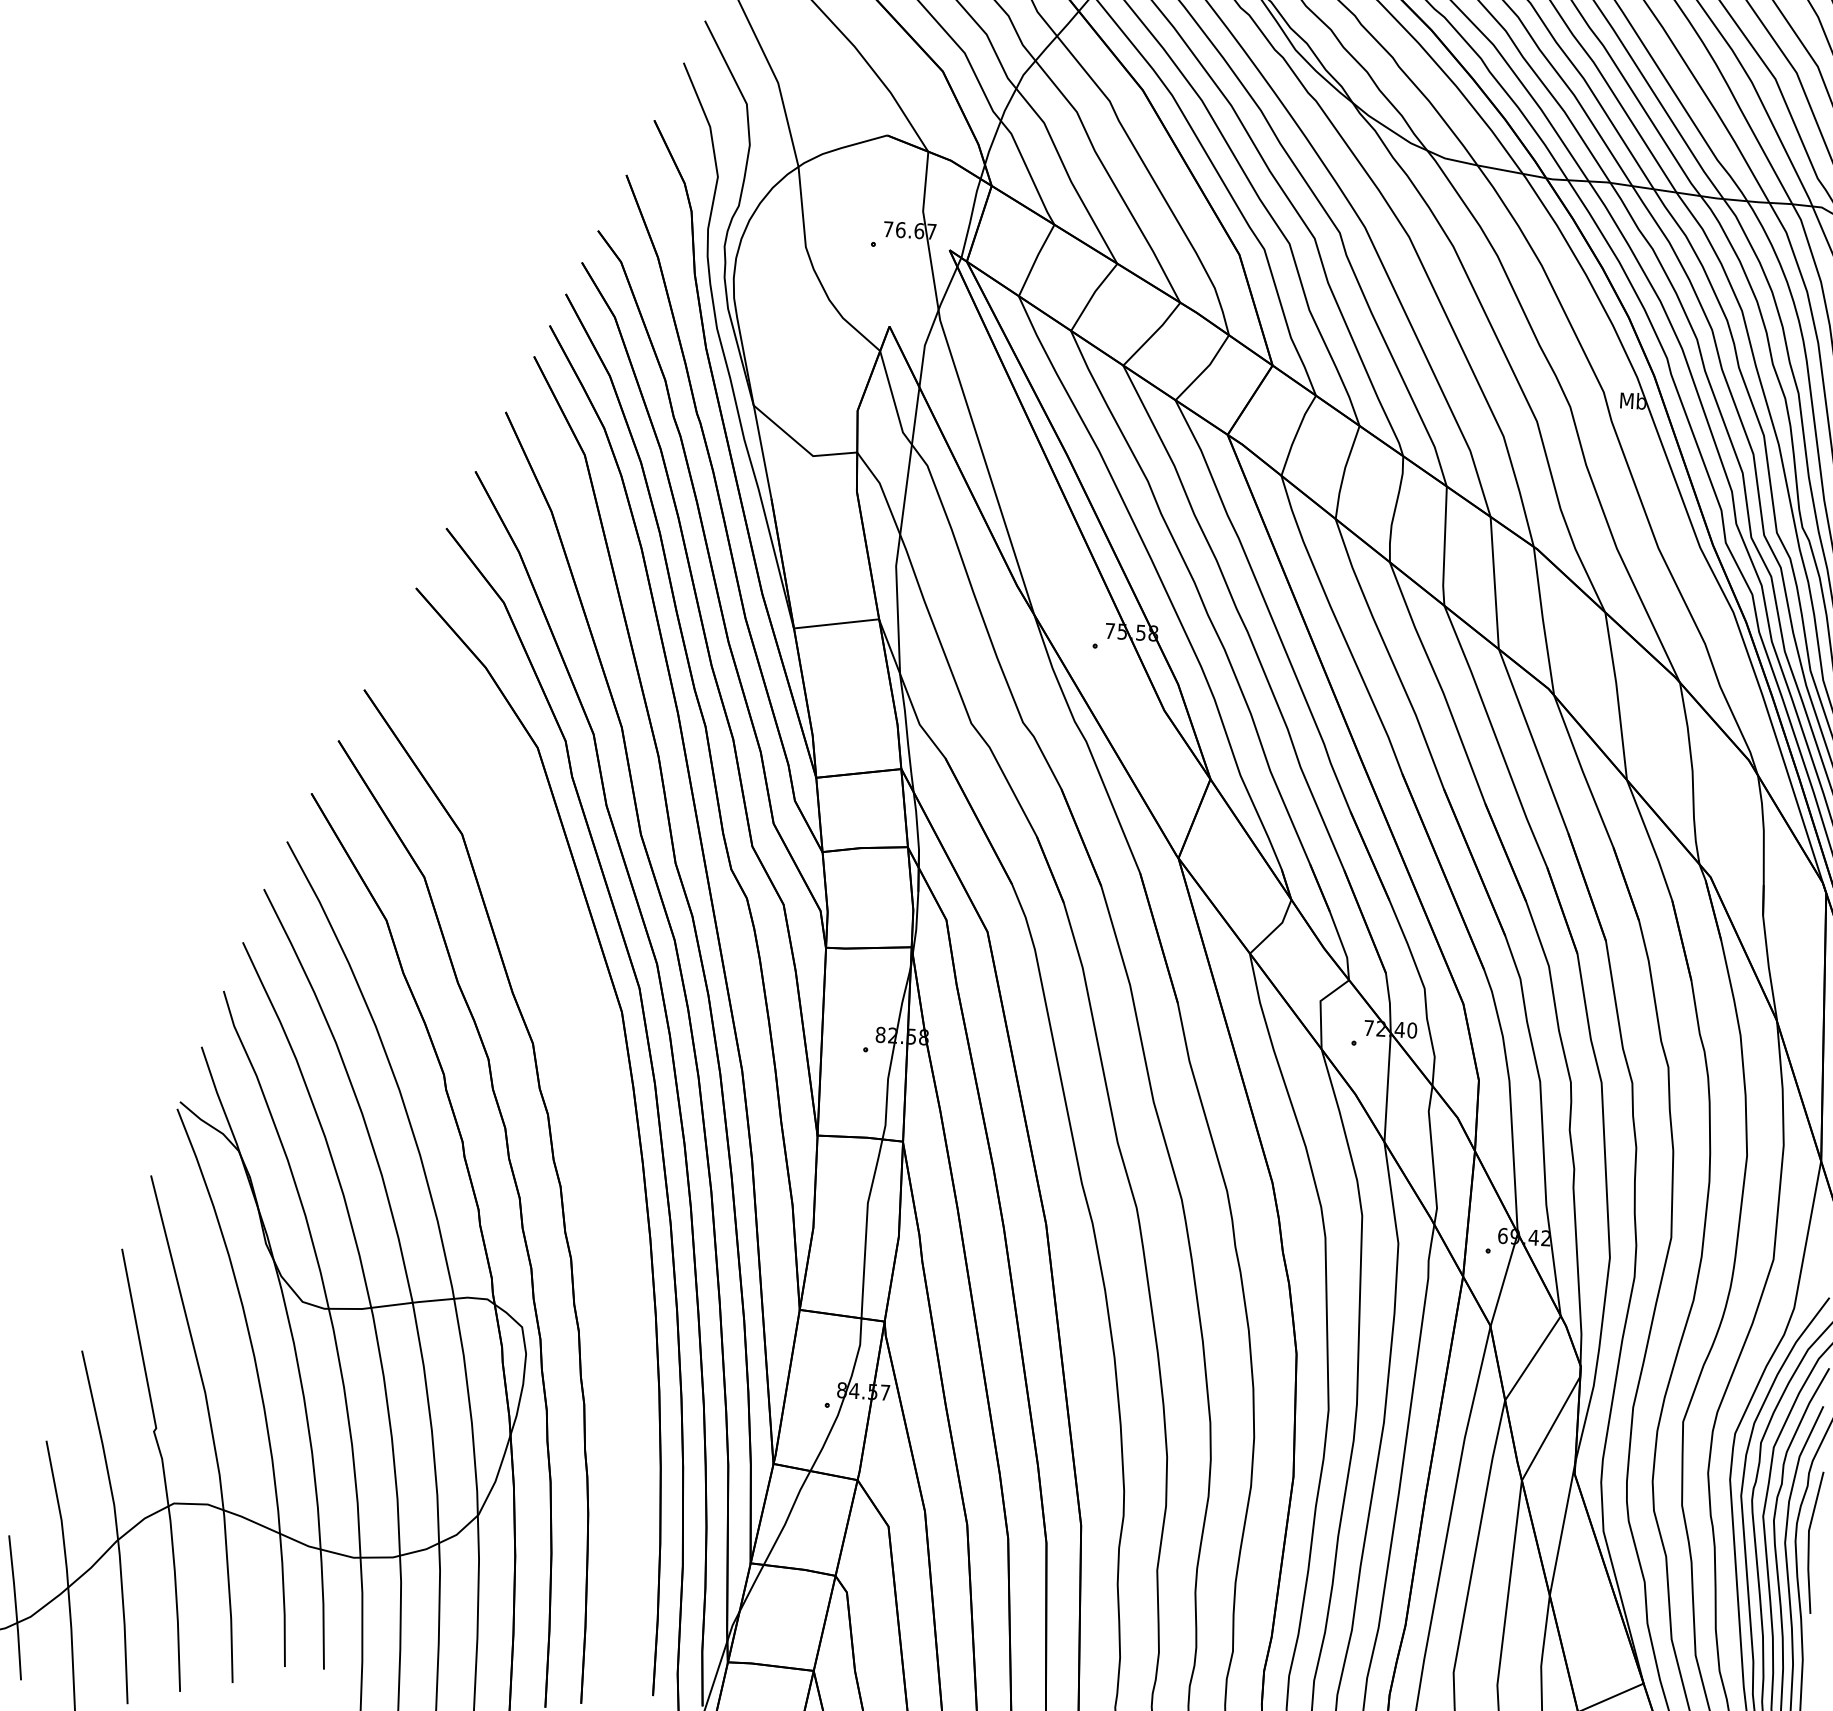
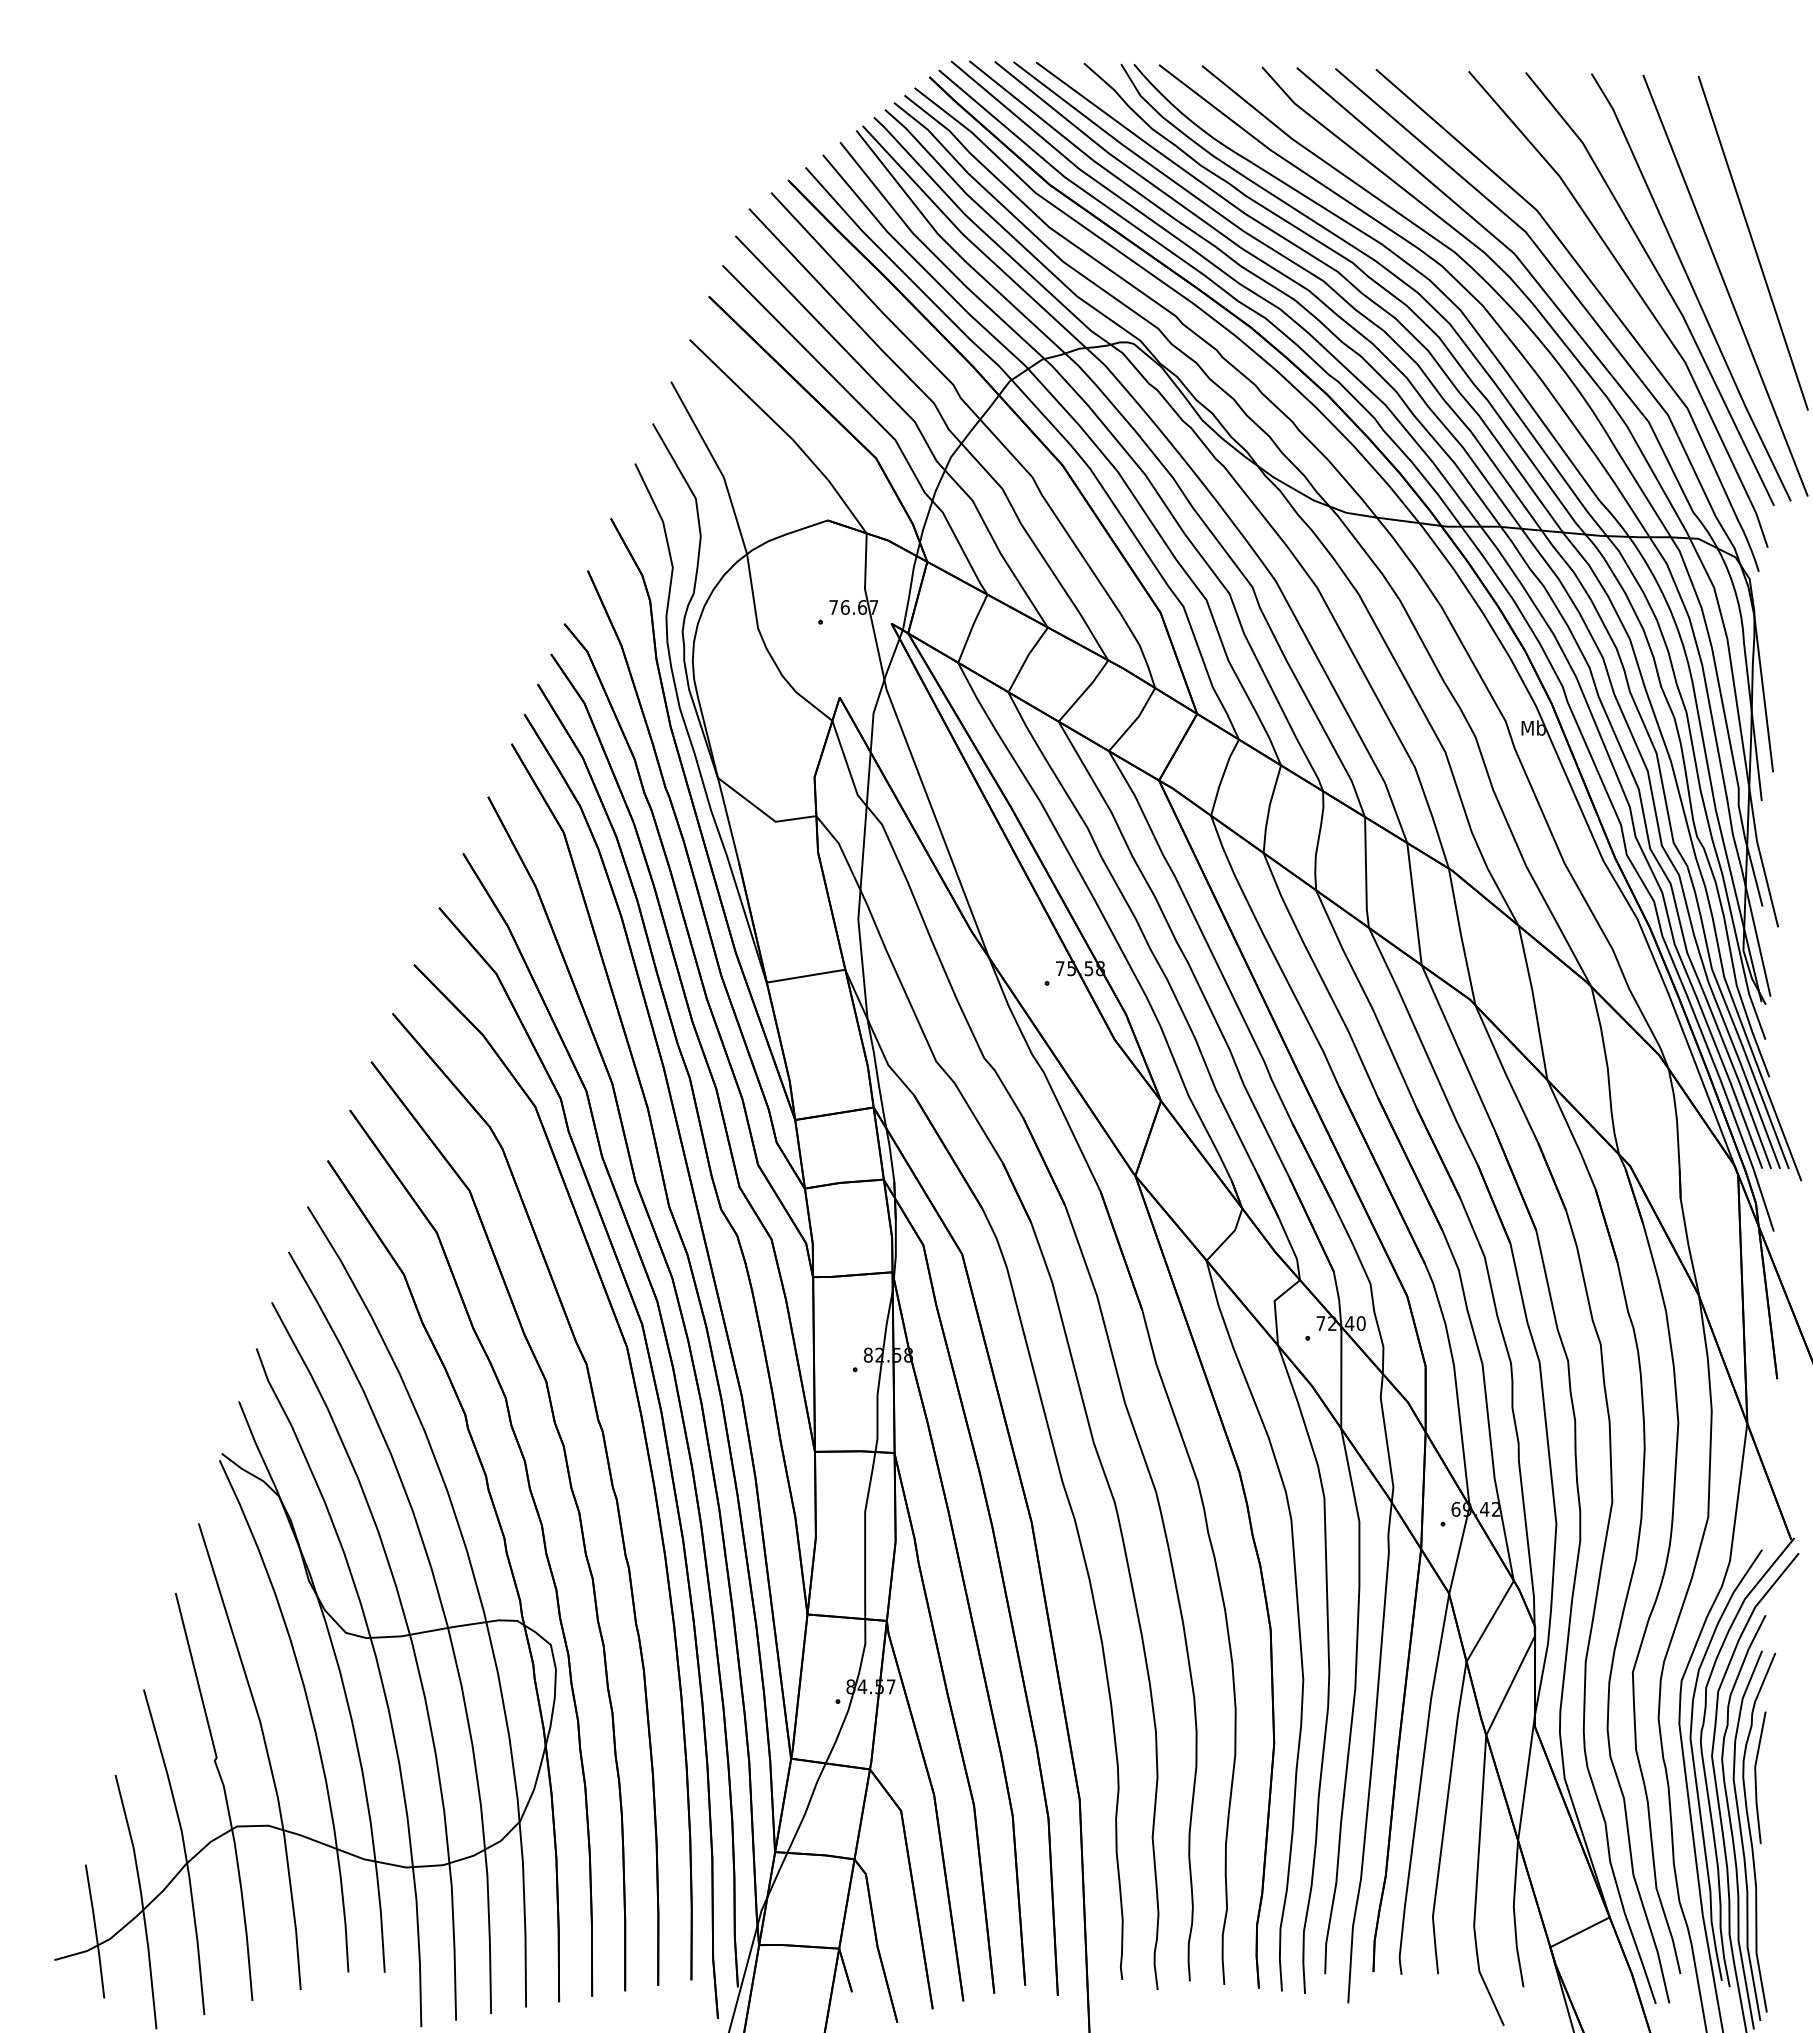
part: (596, 1161) -> (611, 1487), added

